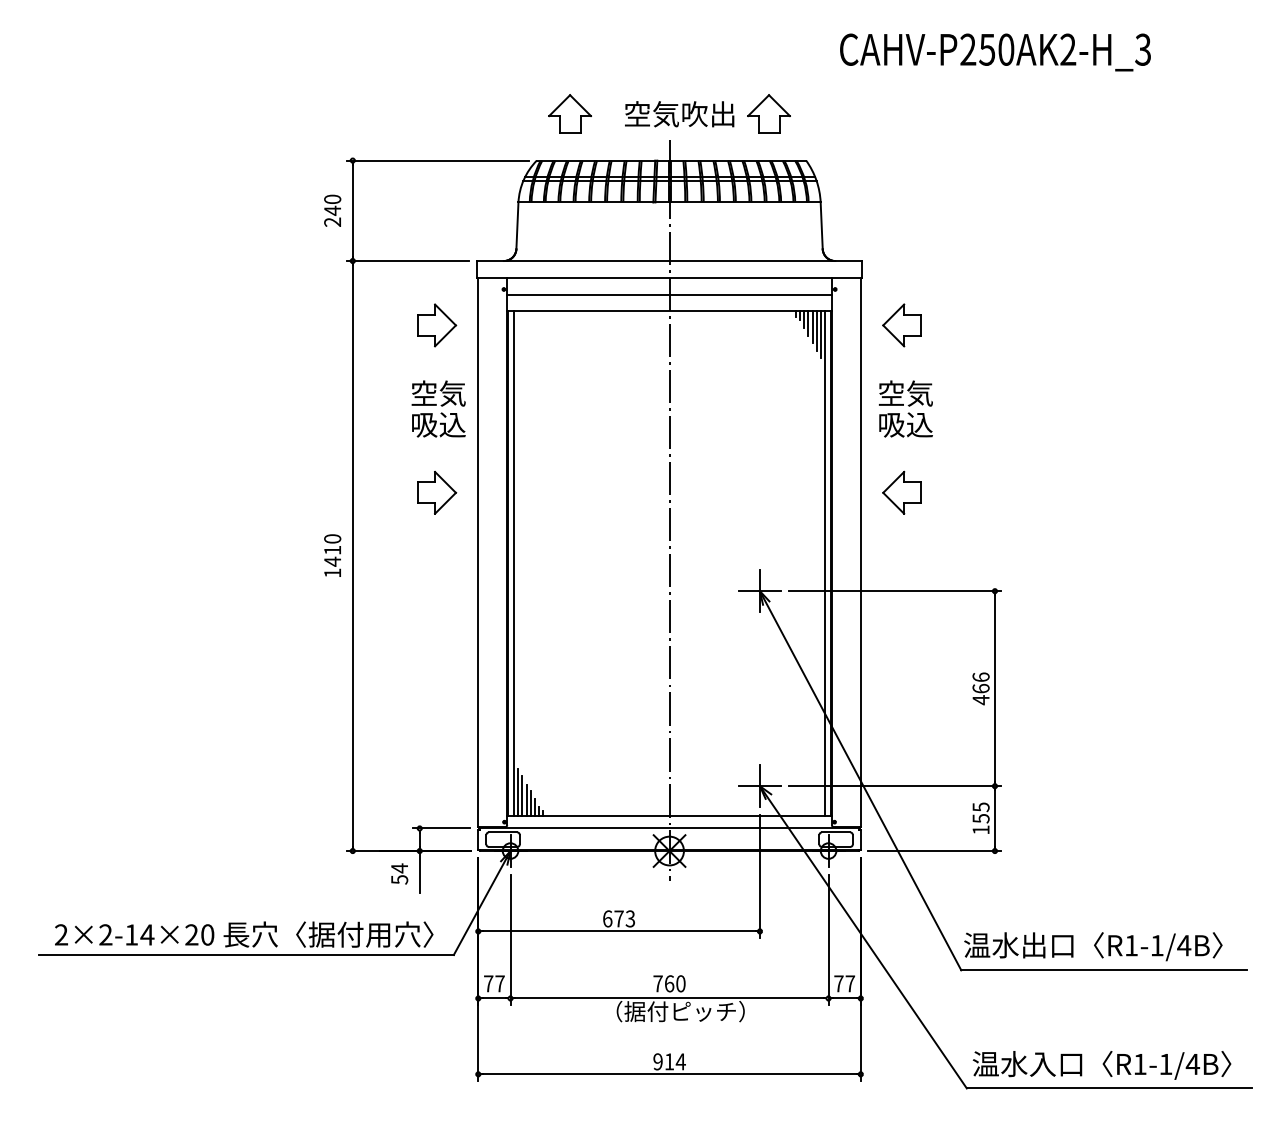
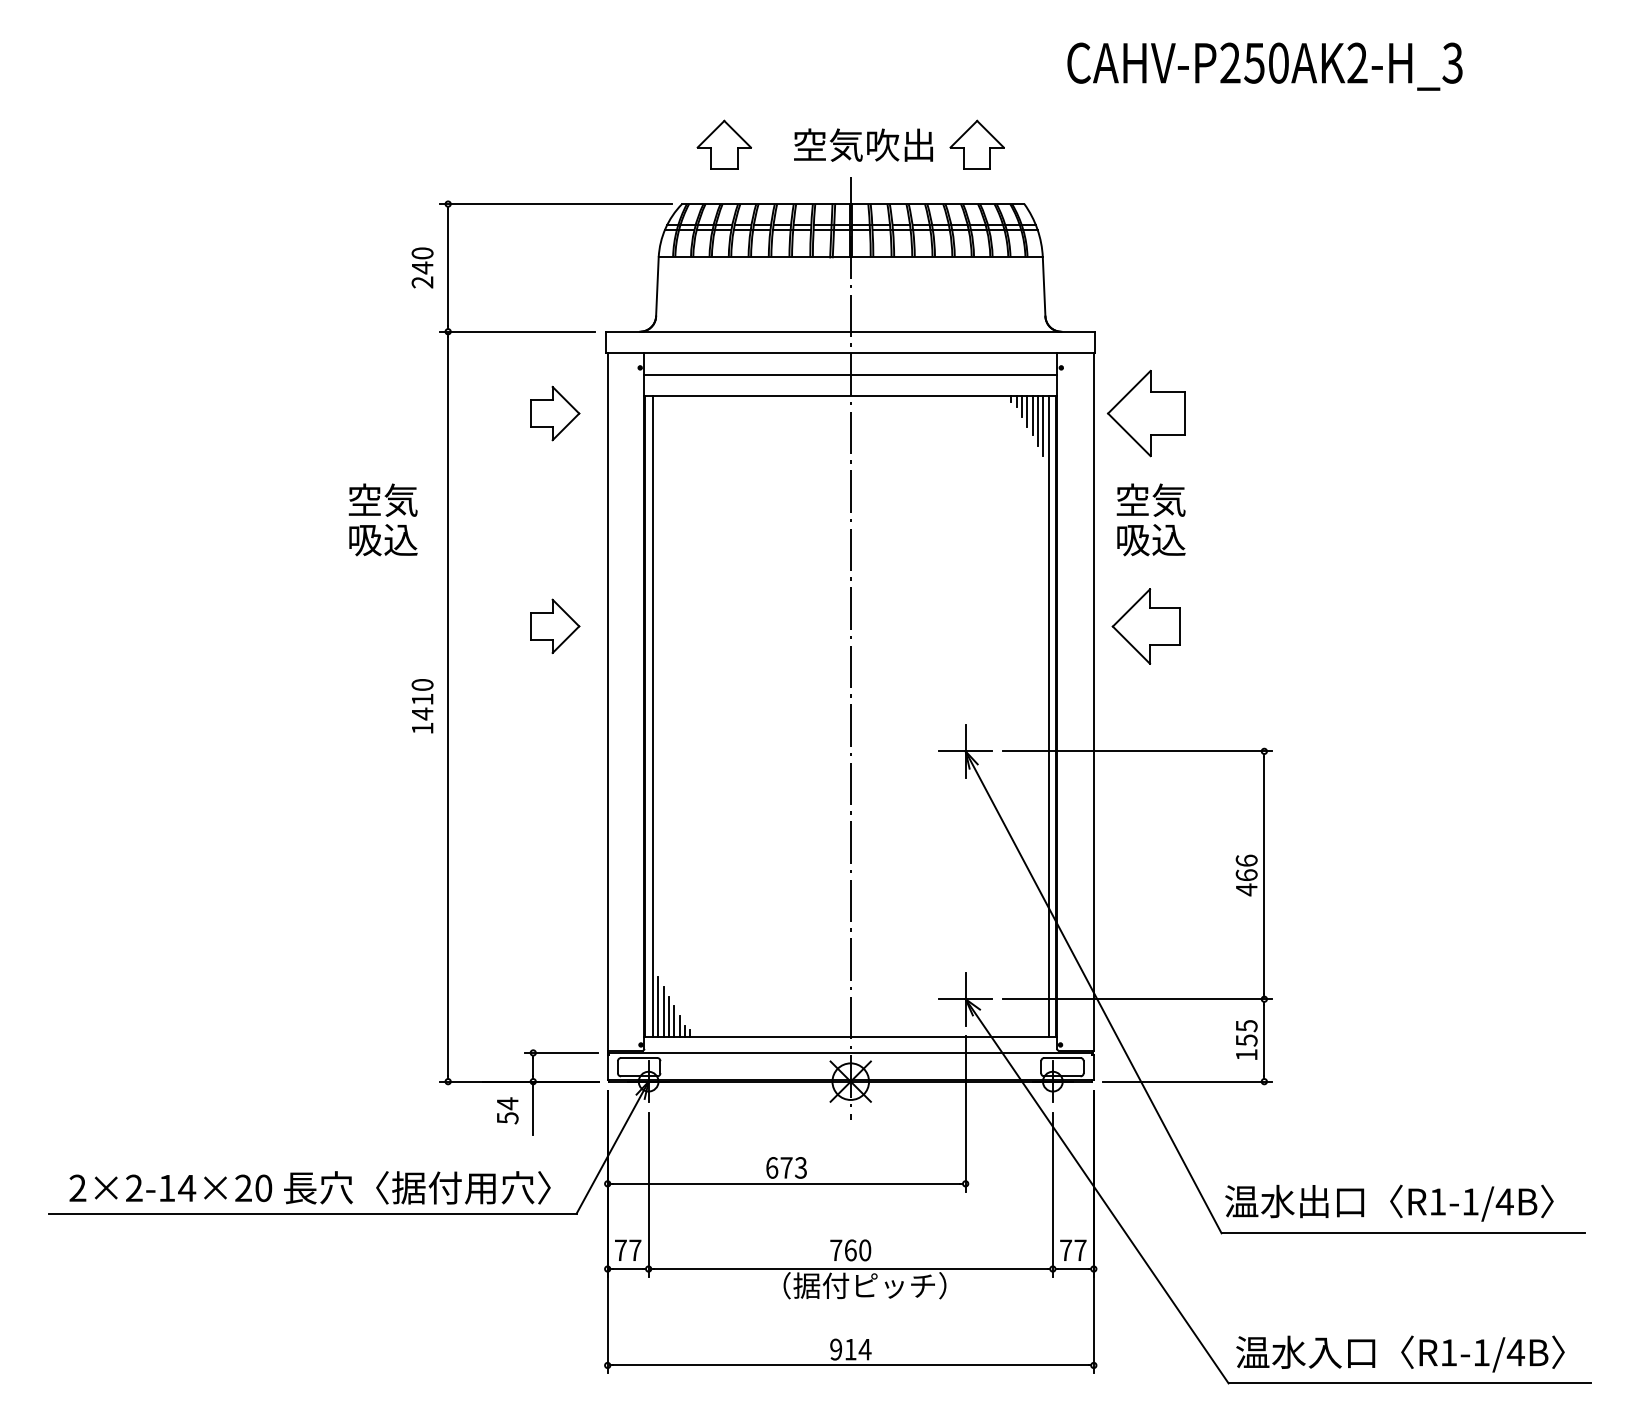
part: (901, 325) -> (1145, 413), size x1.6
text: (438, 408) -> (382, 519), moved
part: (901, 492) -> (1145, 625), size x1.4

